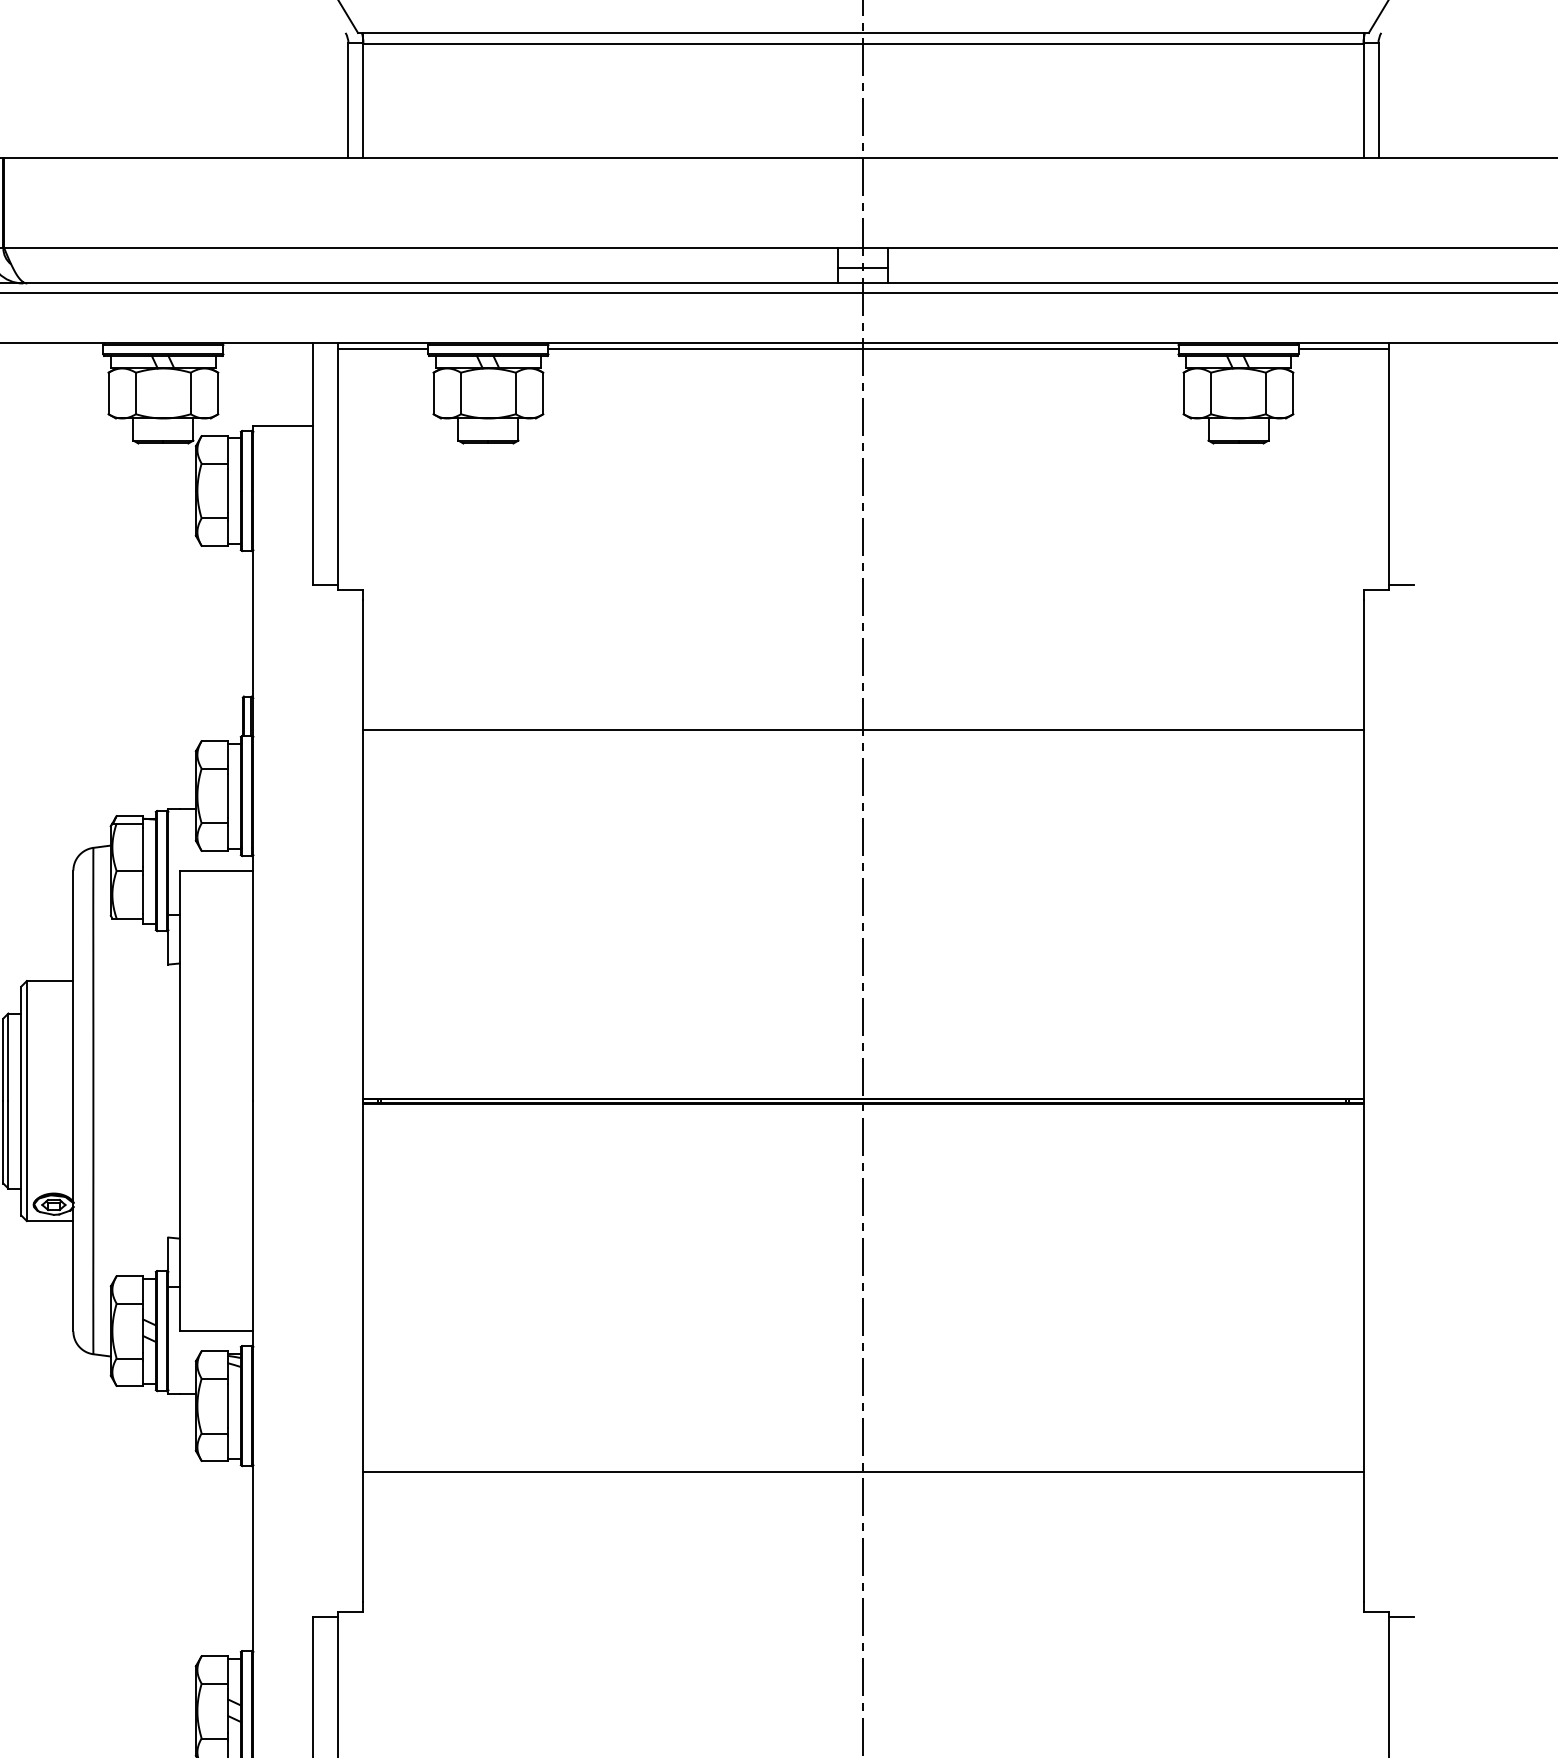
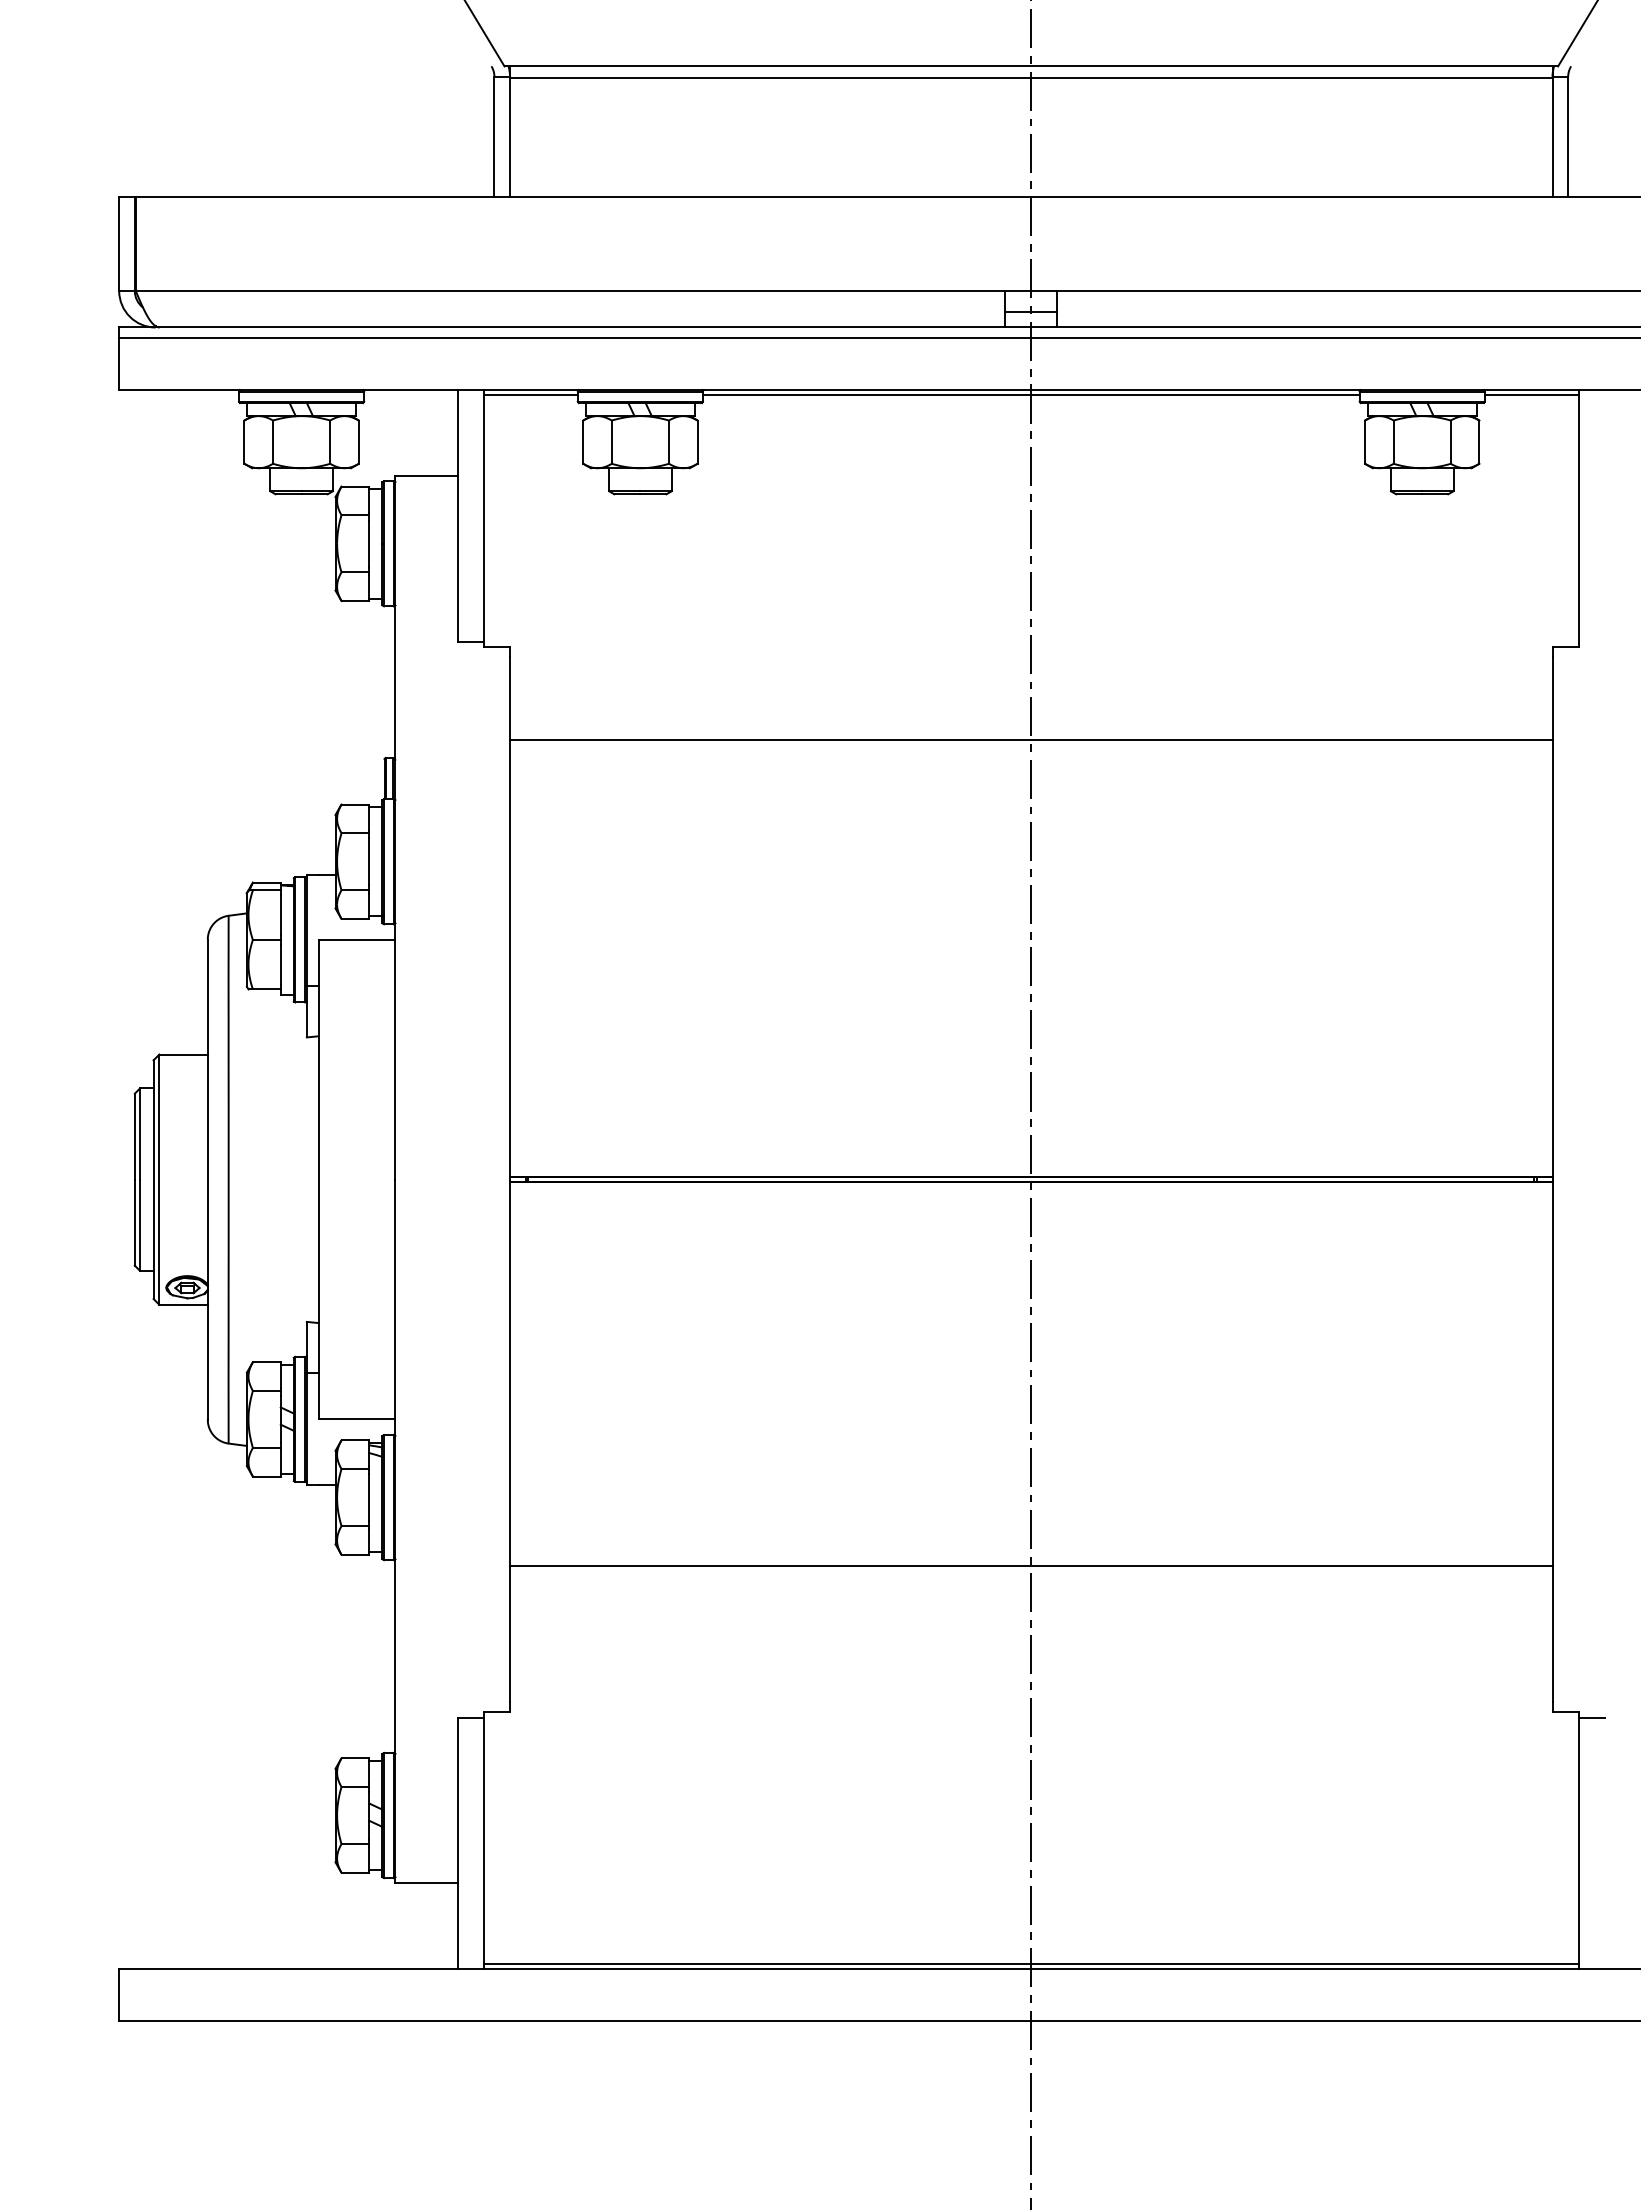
line: (1400, 584) -> (1591, 641), removed
line: (863, 729) -> (1031, 739), moved

